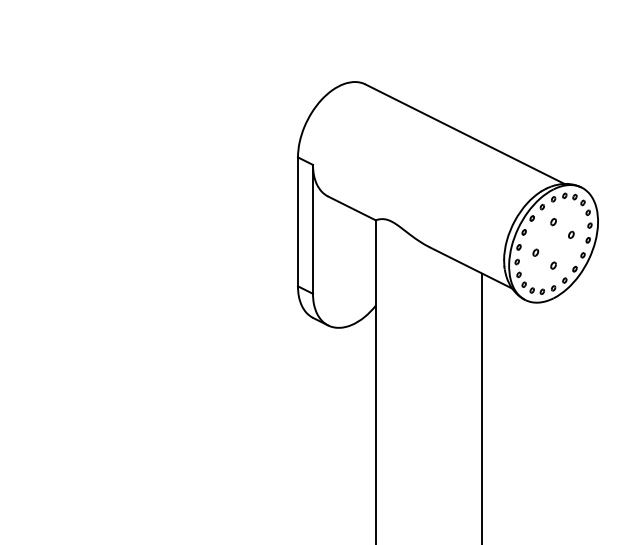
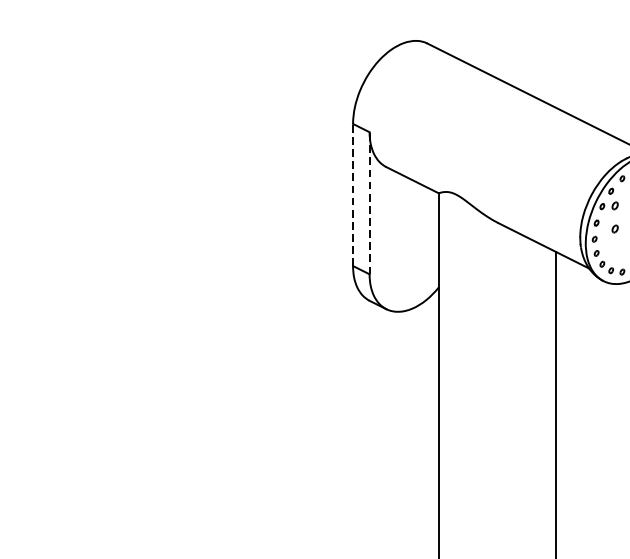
line: (298, 221) -> (353, 194), solid -> dashed
line: (312, 228) -> (369, 202), solid -> dashed
part: (535, 231) -> (614, 205), added

